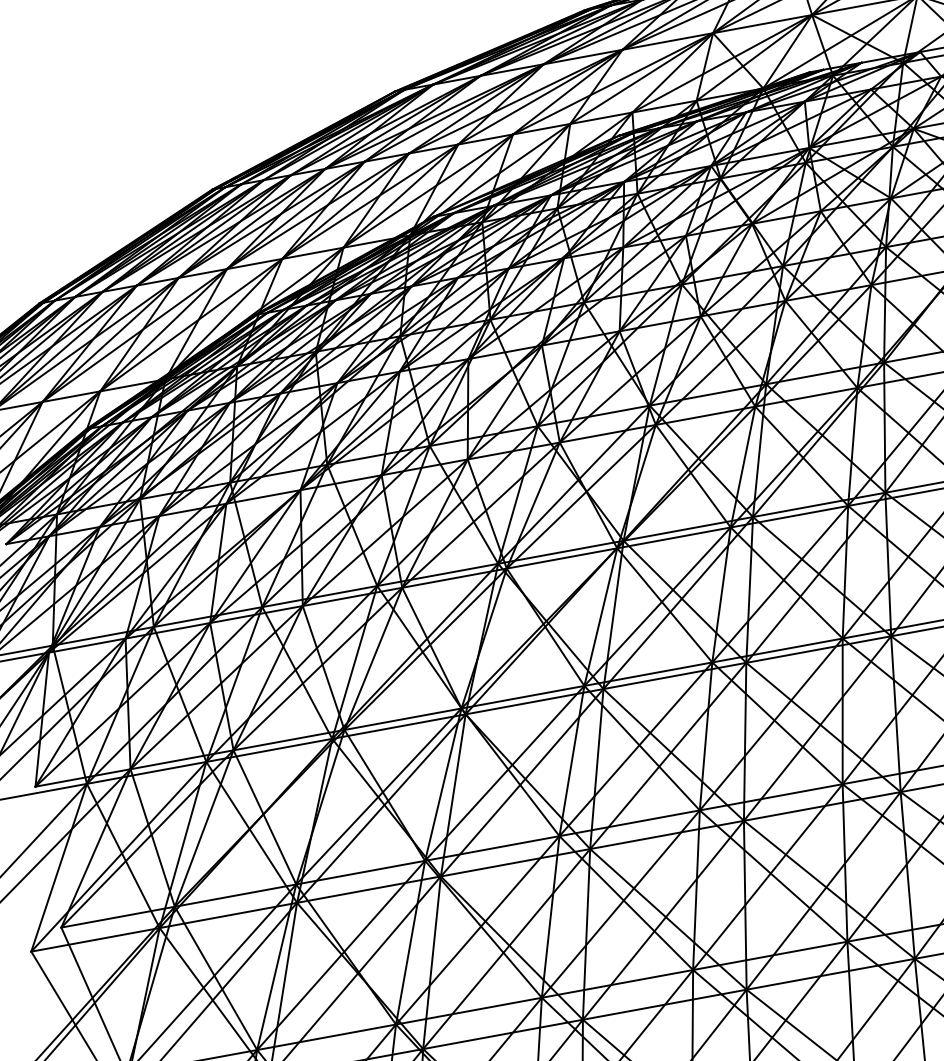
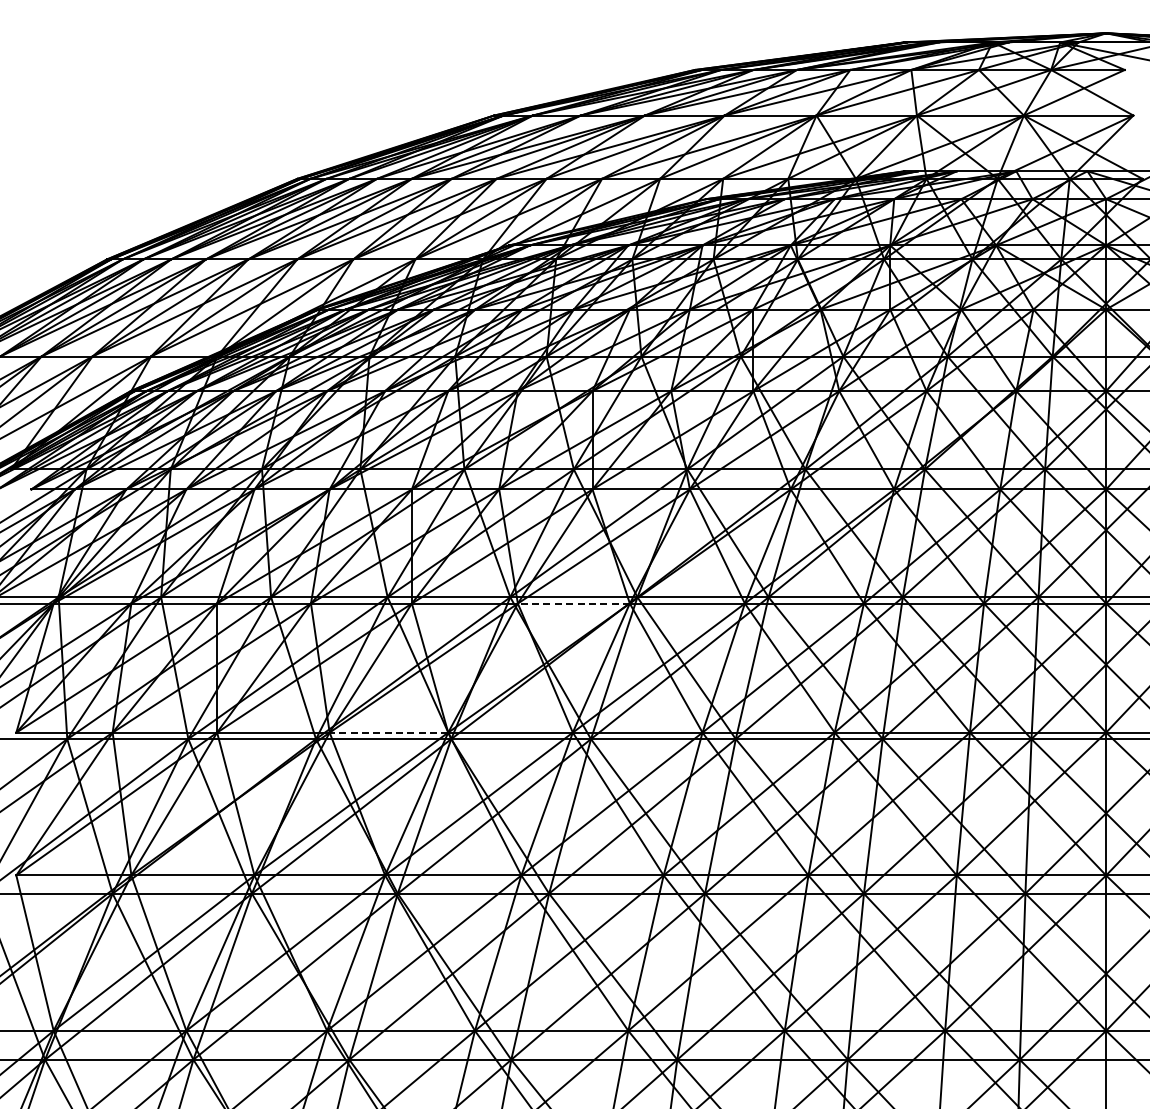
line: (561, 558) -> (573, 603), solid -> dashed
line: (402, 719) -> (388, 732), solid -> dashed

